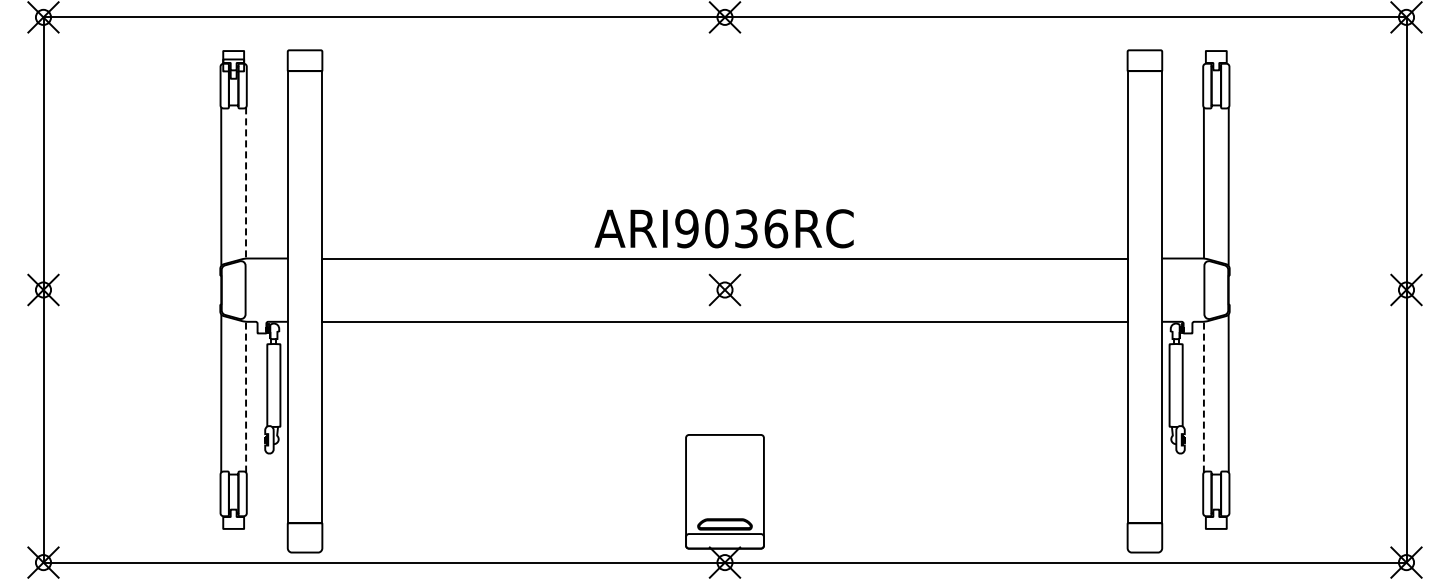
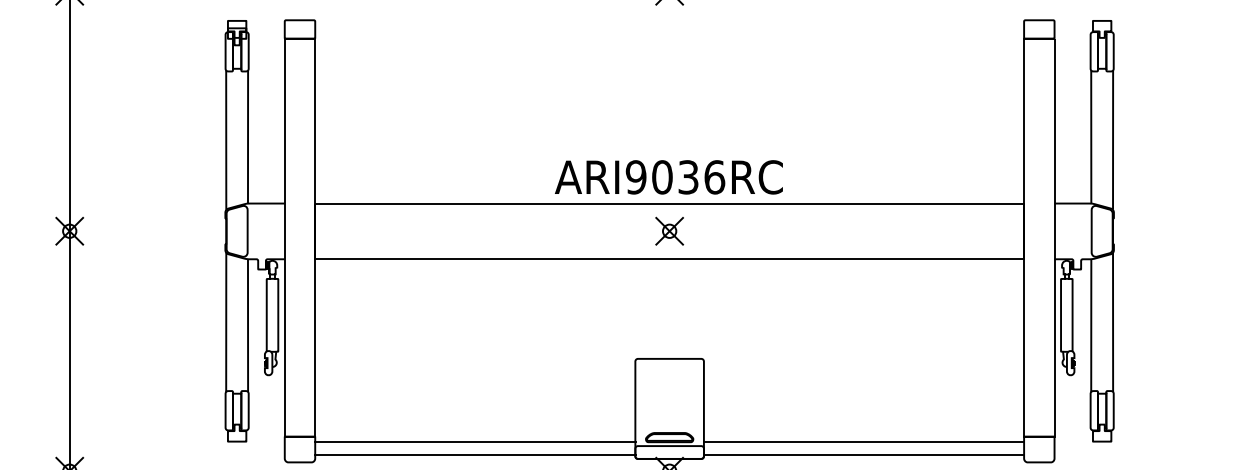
line: (246, 183) -> (248, 137), dashed -> solid
line: (246, 396) -> (248, 325), dashed -> solid
line: (1203, 396) -> (1090, 325), dashed -> solid
line: (504, 529) -> (475, 442), added
line: (945, 529) -> (863, 442), added
line: (504, 544) -> (475, 455), added
line: (945, 544) -> (863, 455), added

